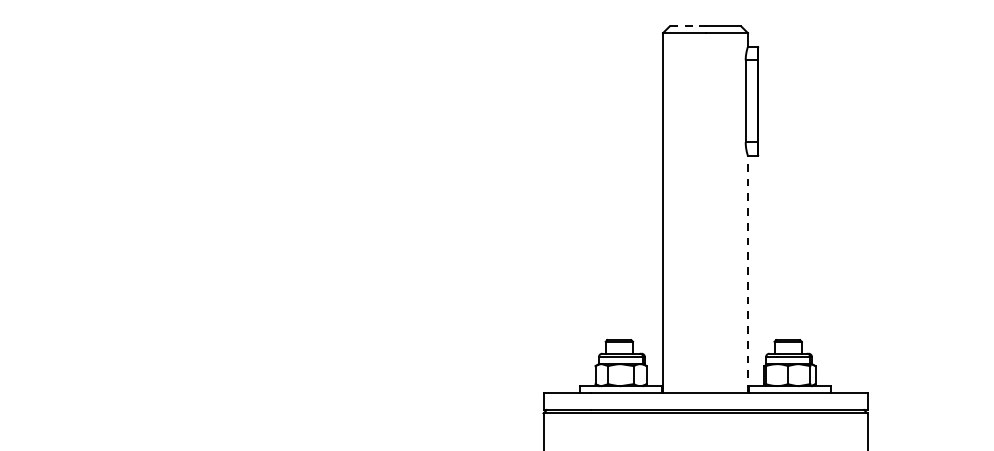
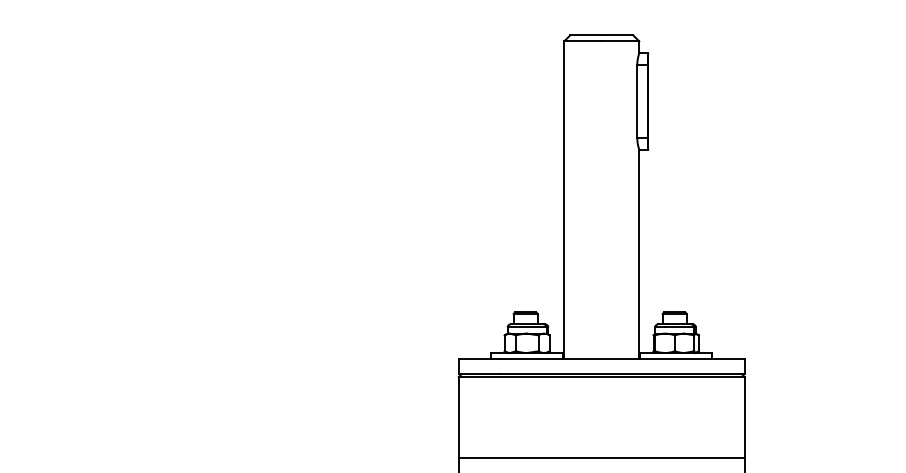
line: (688, 26) -> (586, 35), dashed -> solid
line: (748, 274) -> (639, 254), dashed -> solid

